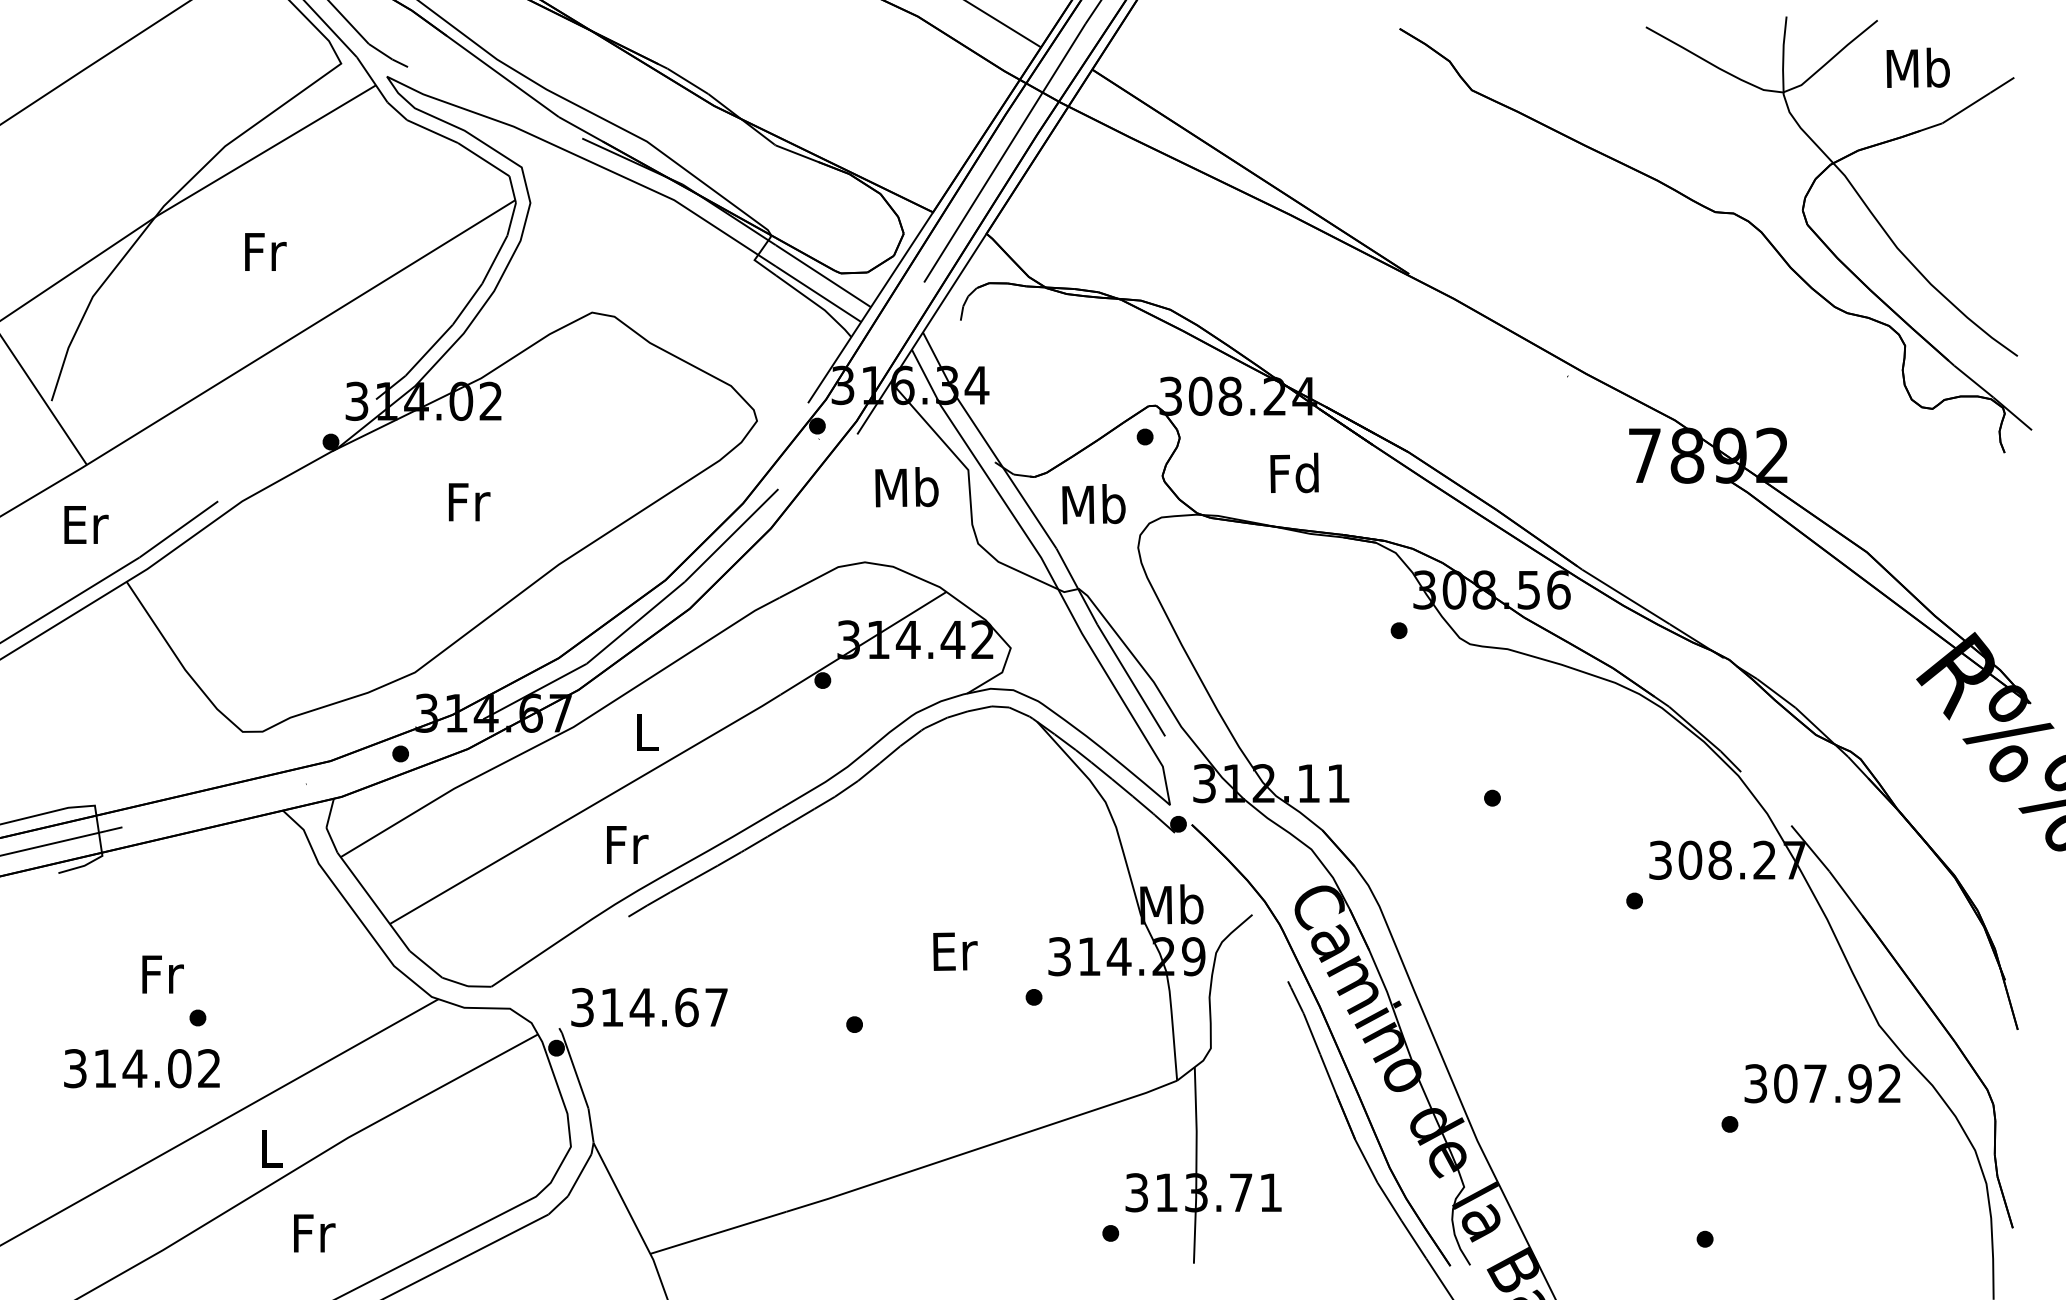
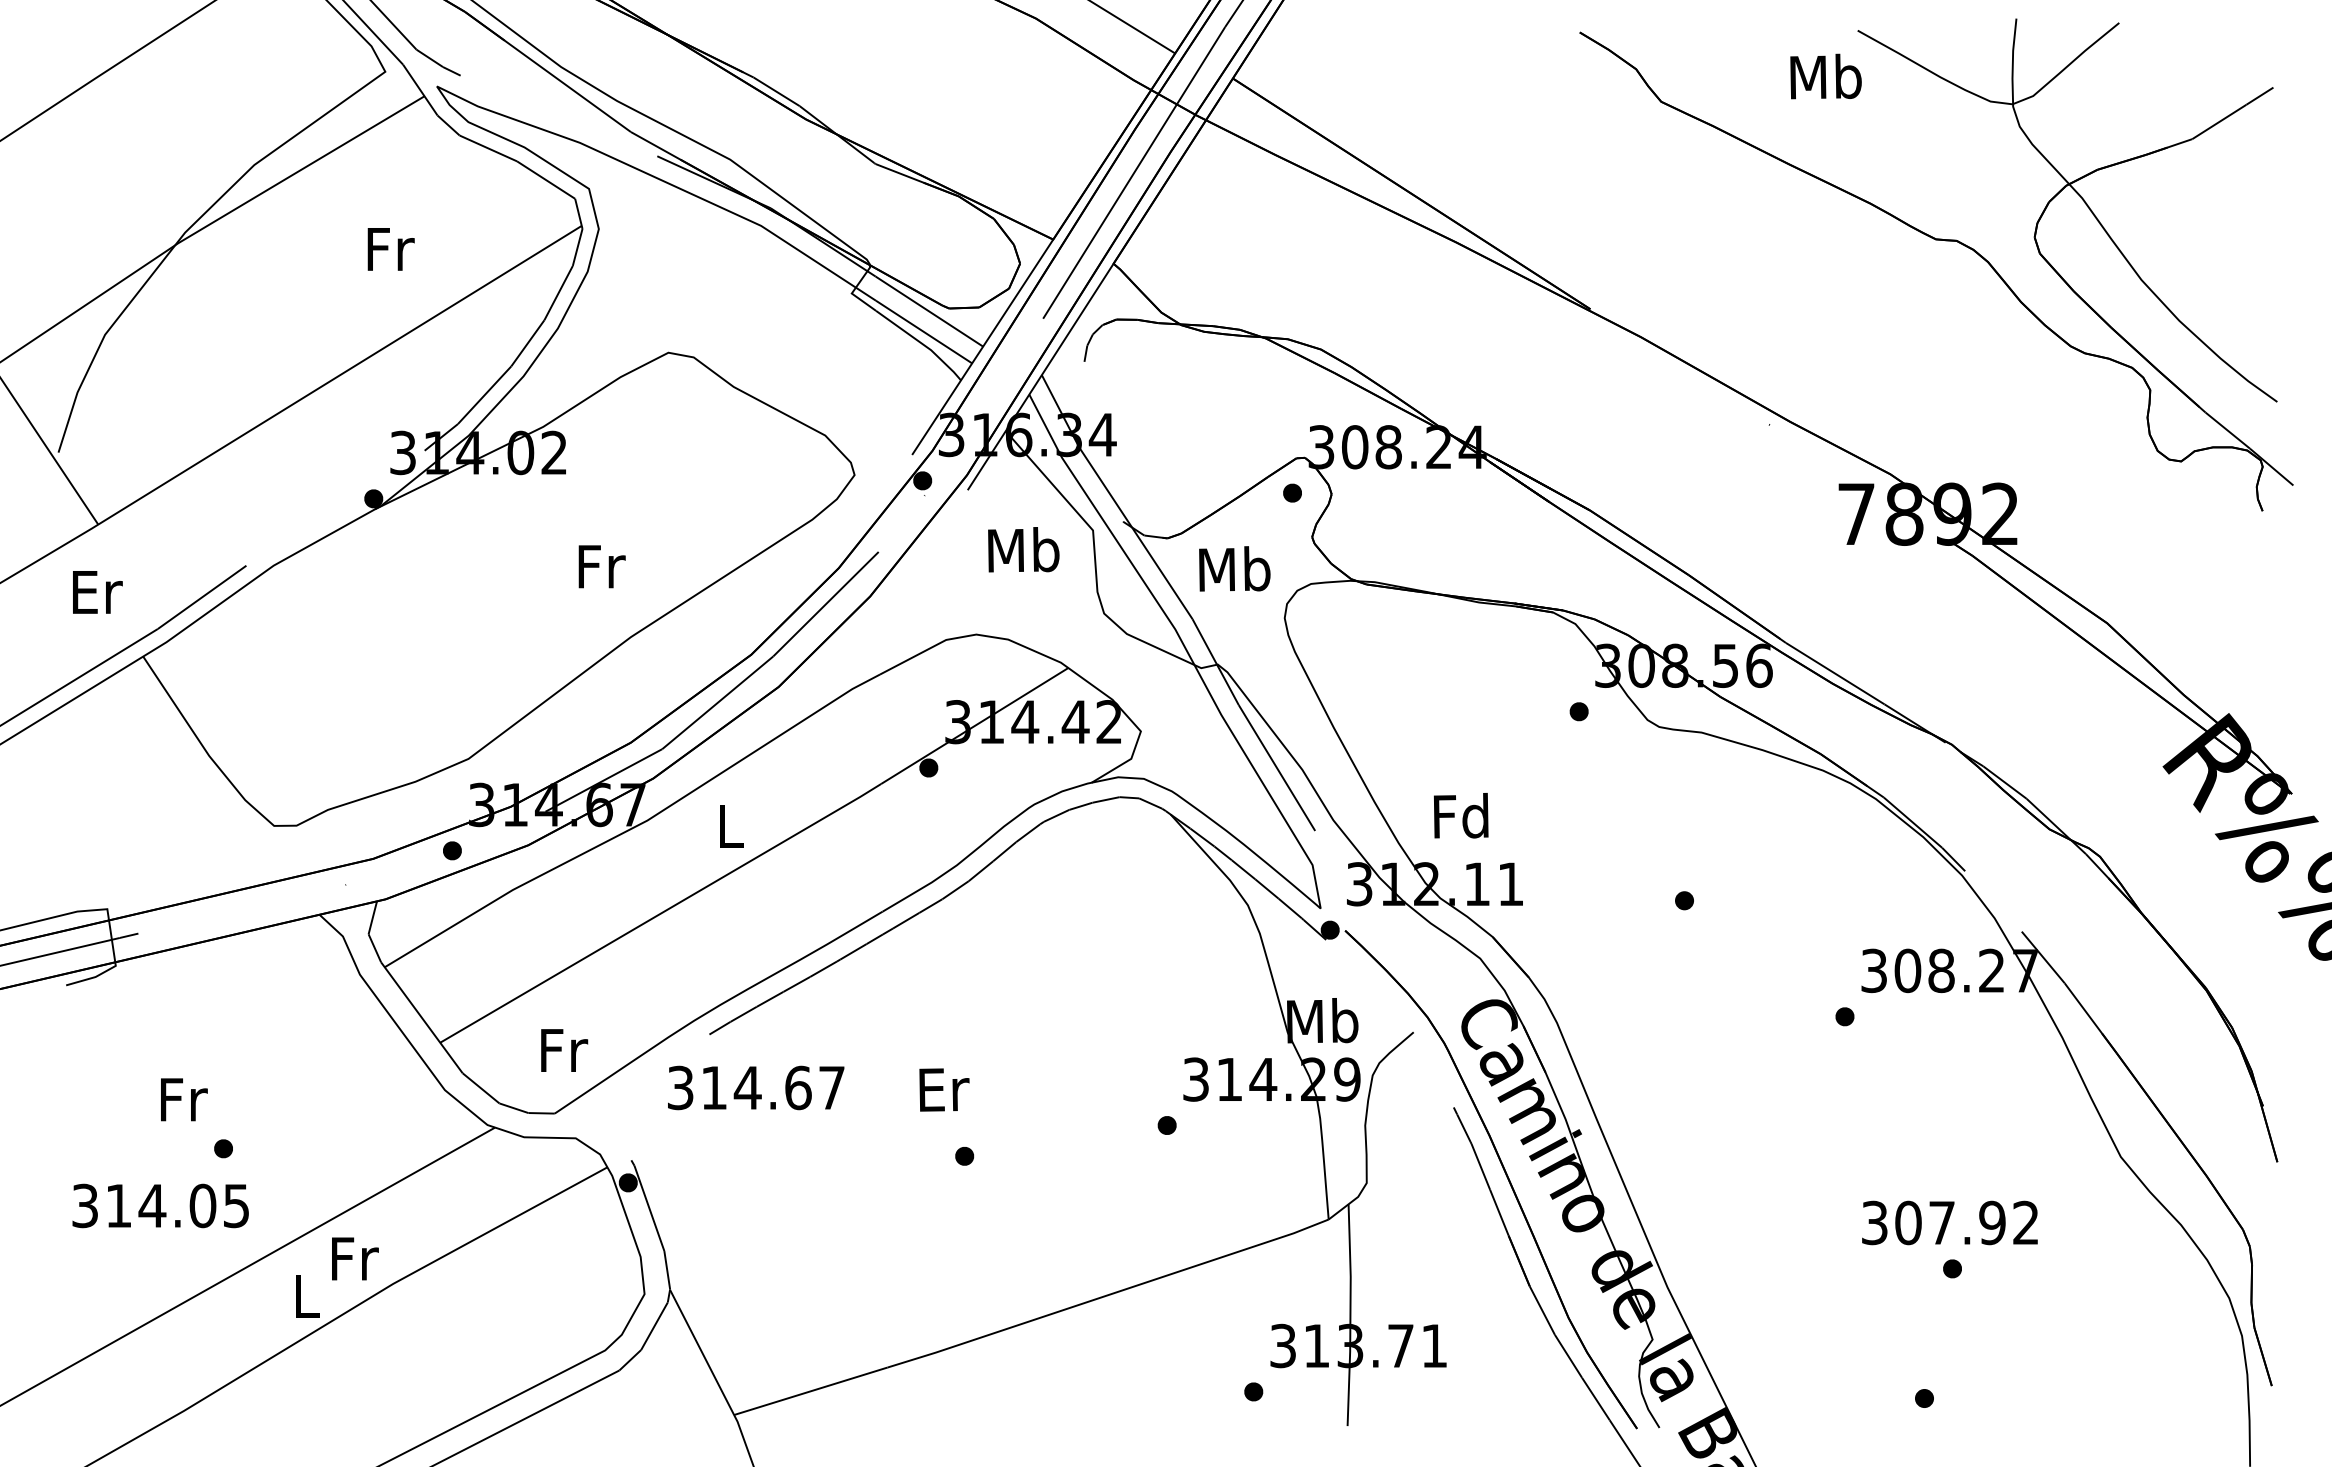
text: (1917, 67) -> (1825, 76), moved
text: (265, 252) -> (390, 249), moved
text: (1294, 472) -> (1461, 815), moved
text: (468, 502) -> (601, 566), moved
text: (627, 844) -> (564, 1050), moved
text: (955, 951) -> (944, 1089), moved
text: (649, 1007) -> (756, 1087), moved
text: (208, 1068) -> (235, 1205), 314.02 -> 314.05
text: (1822, 1083) -> (1949, 1222), moved
text: (314, 1233) -> (355, 1258), moved

